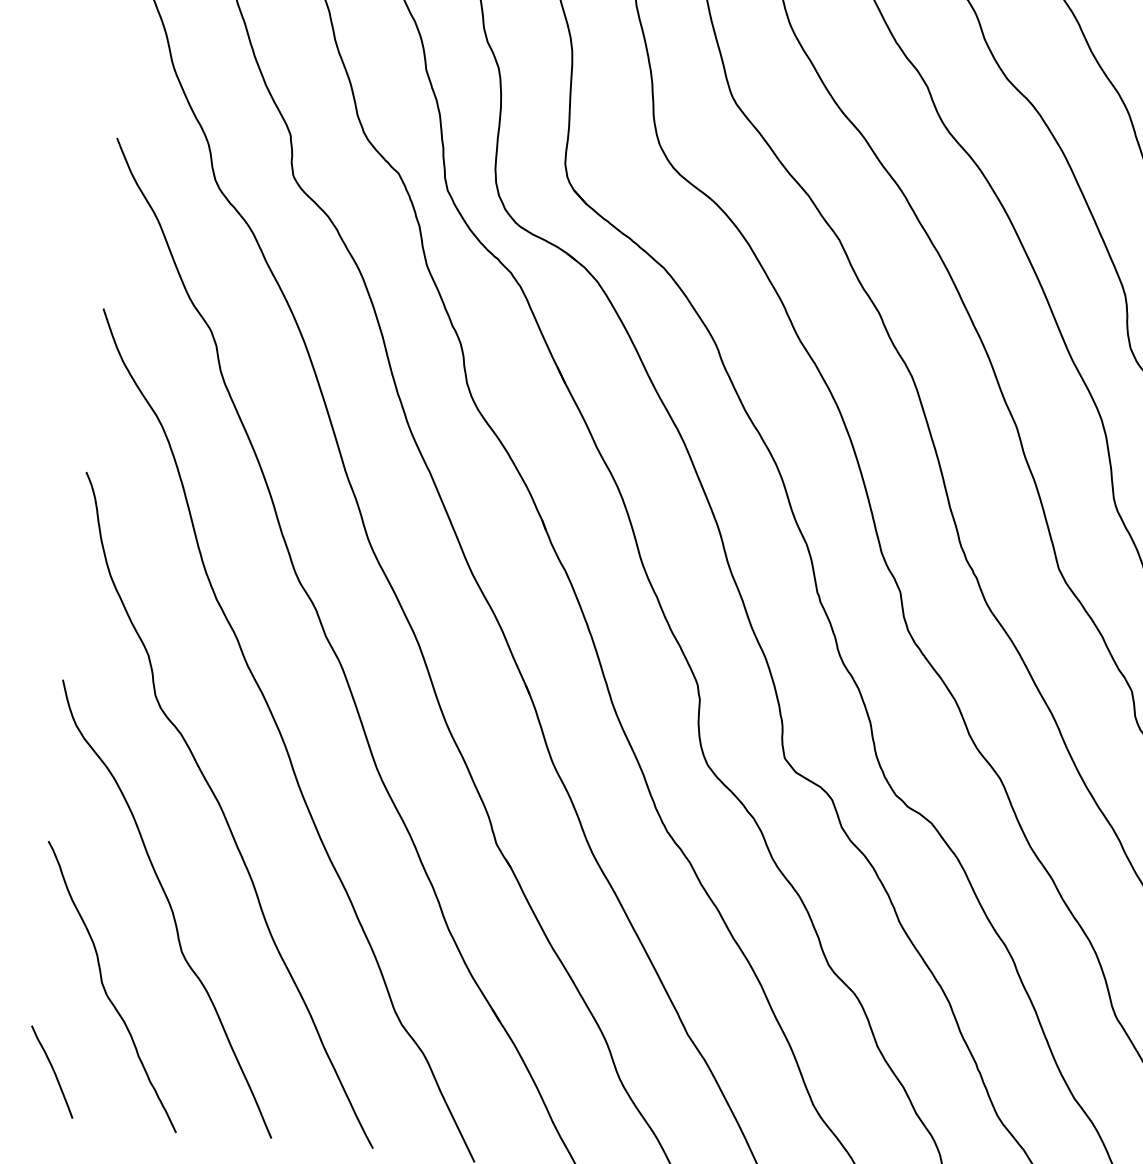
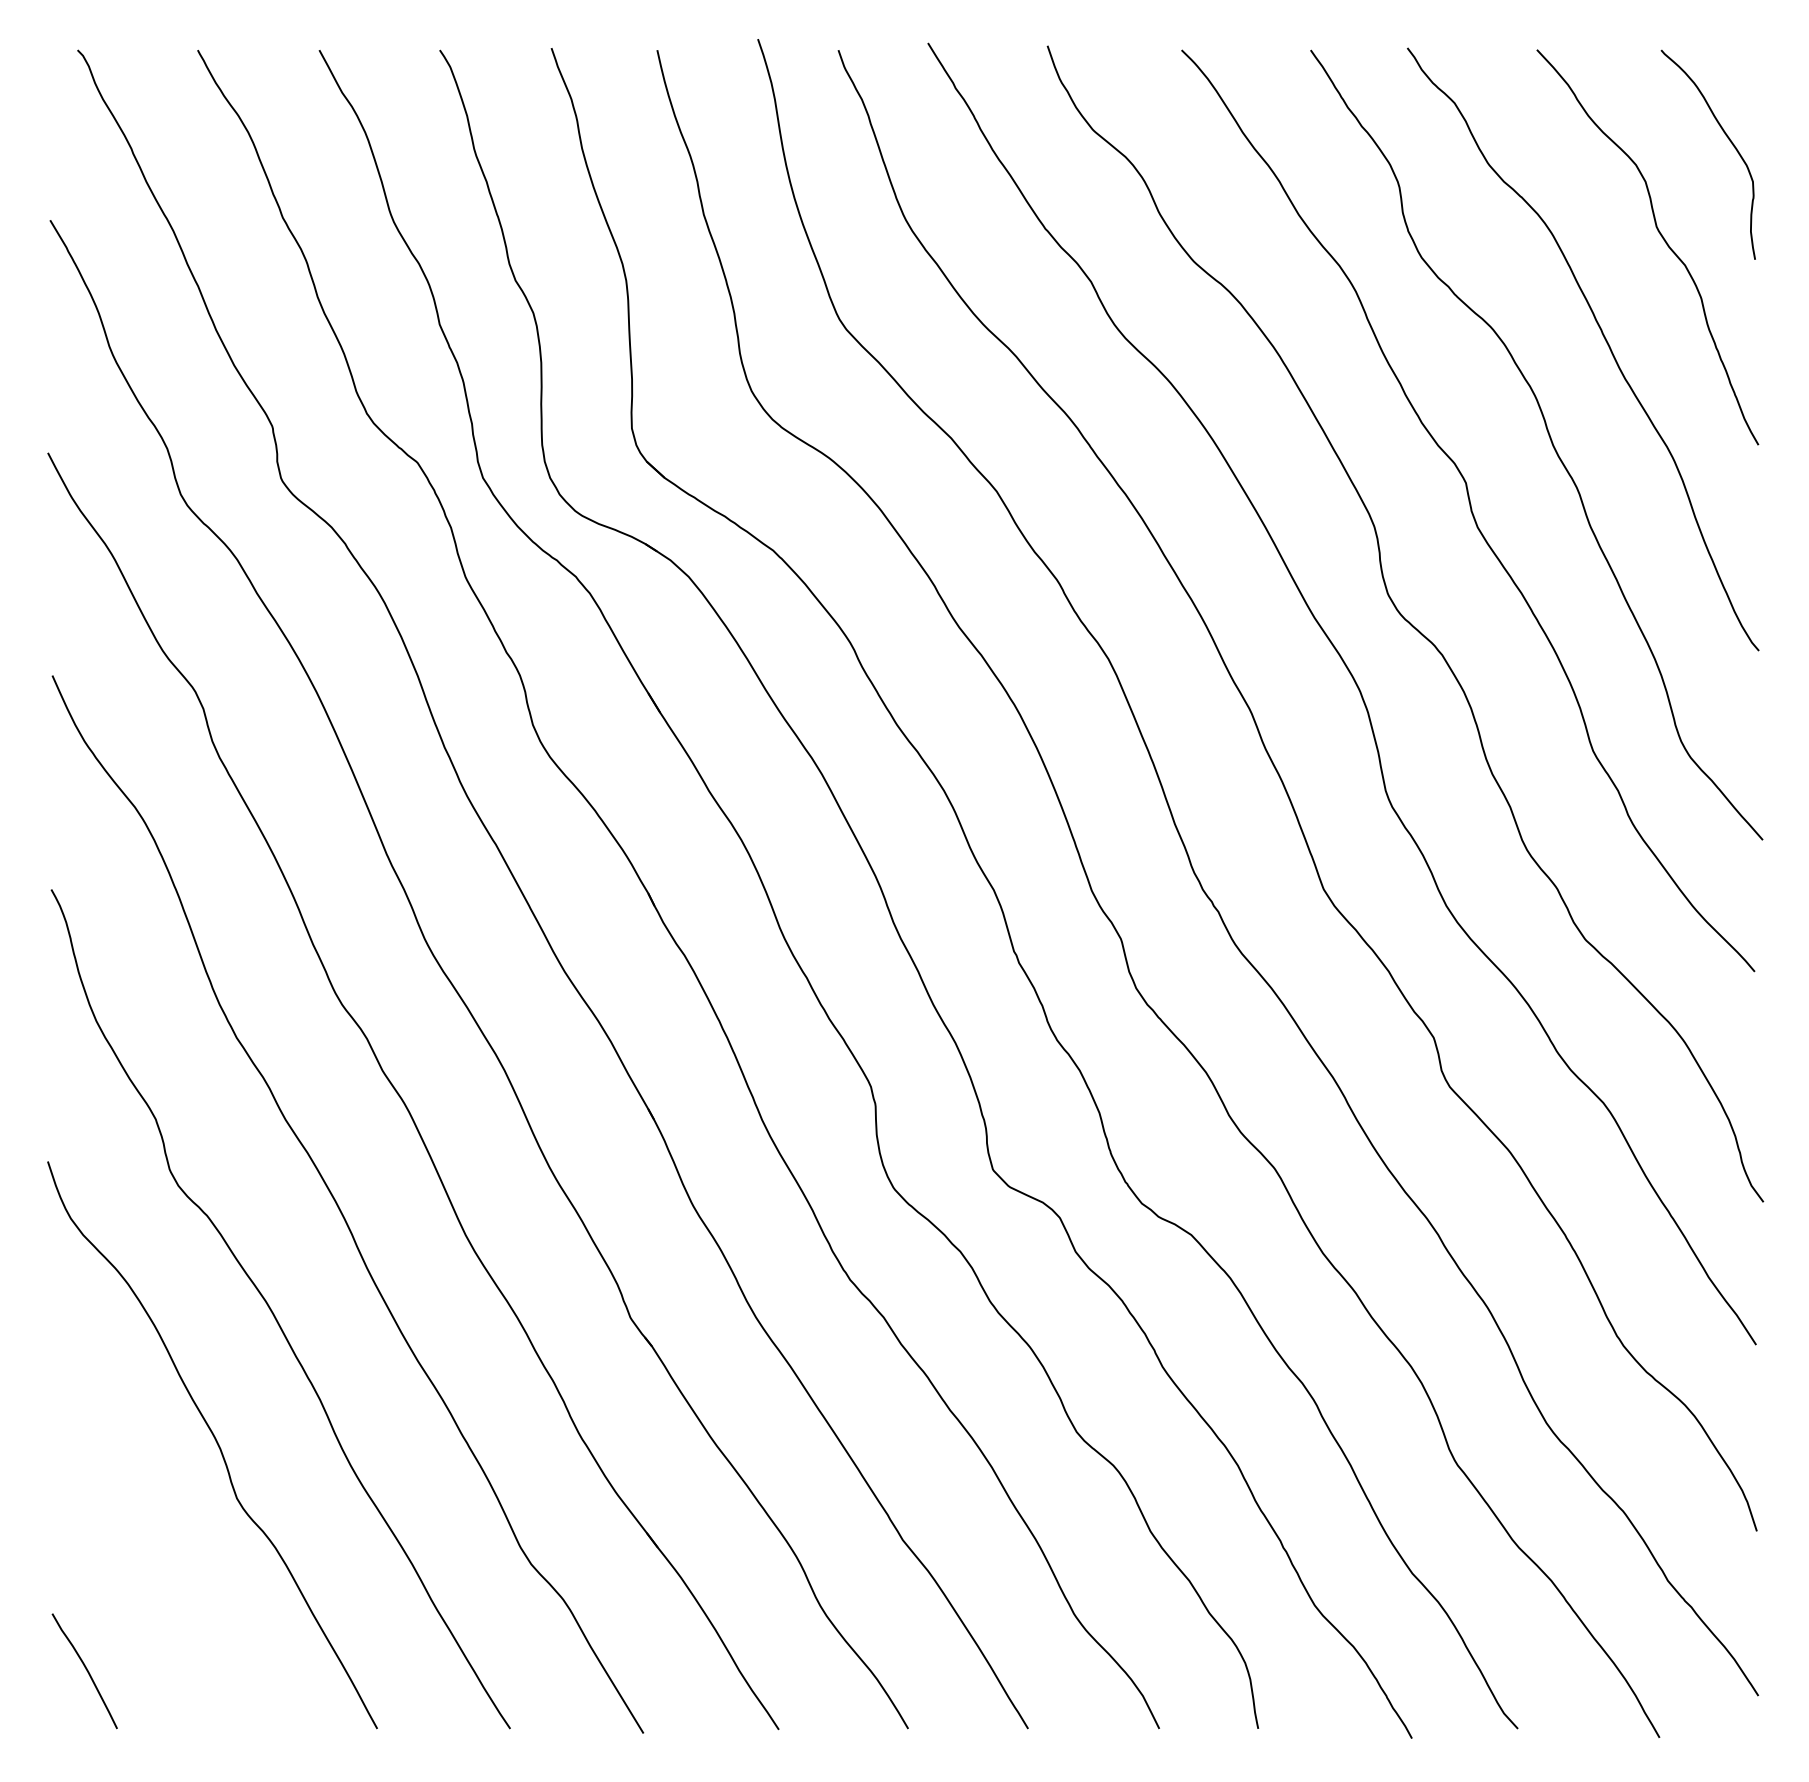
curve: (105, 989) -> (143, 1557), removed

